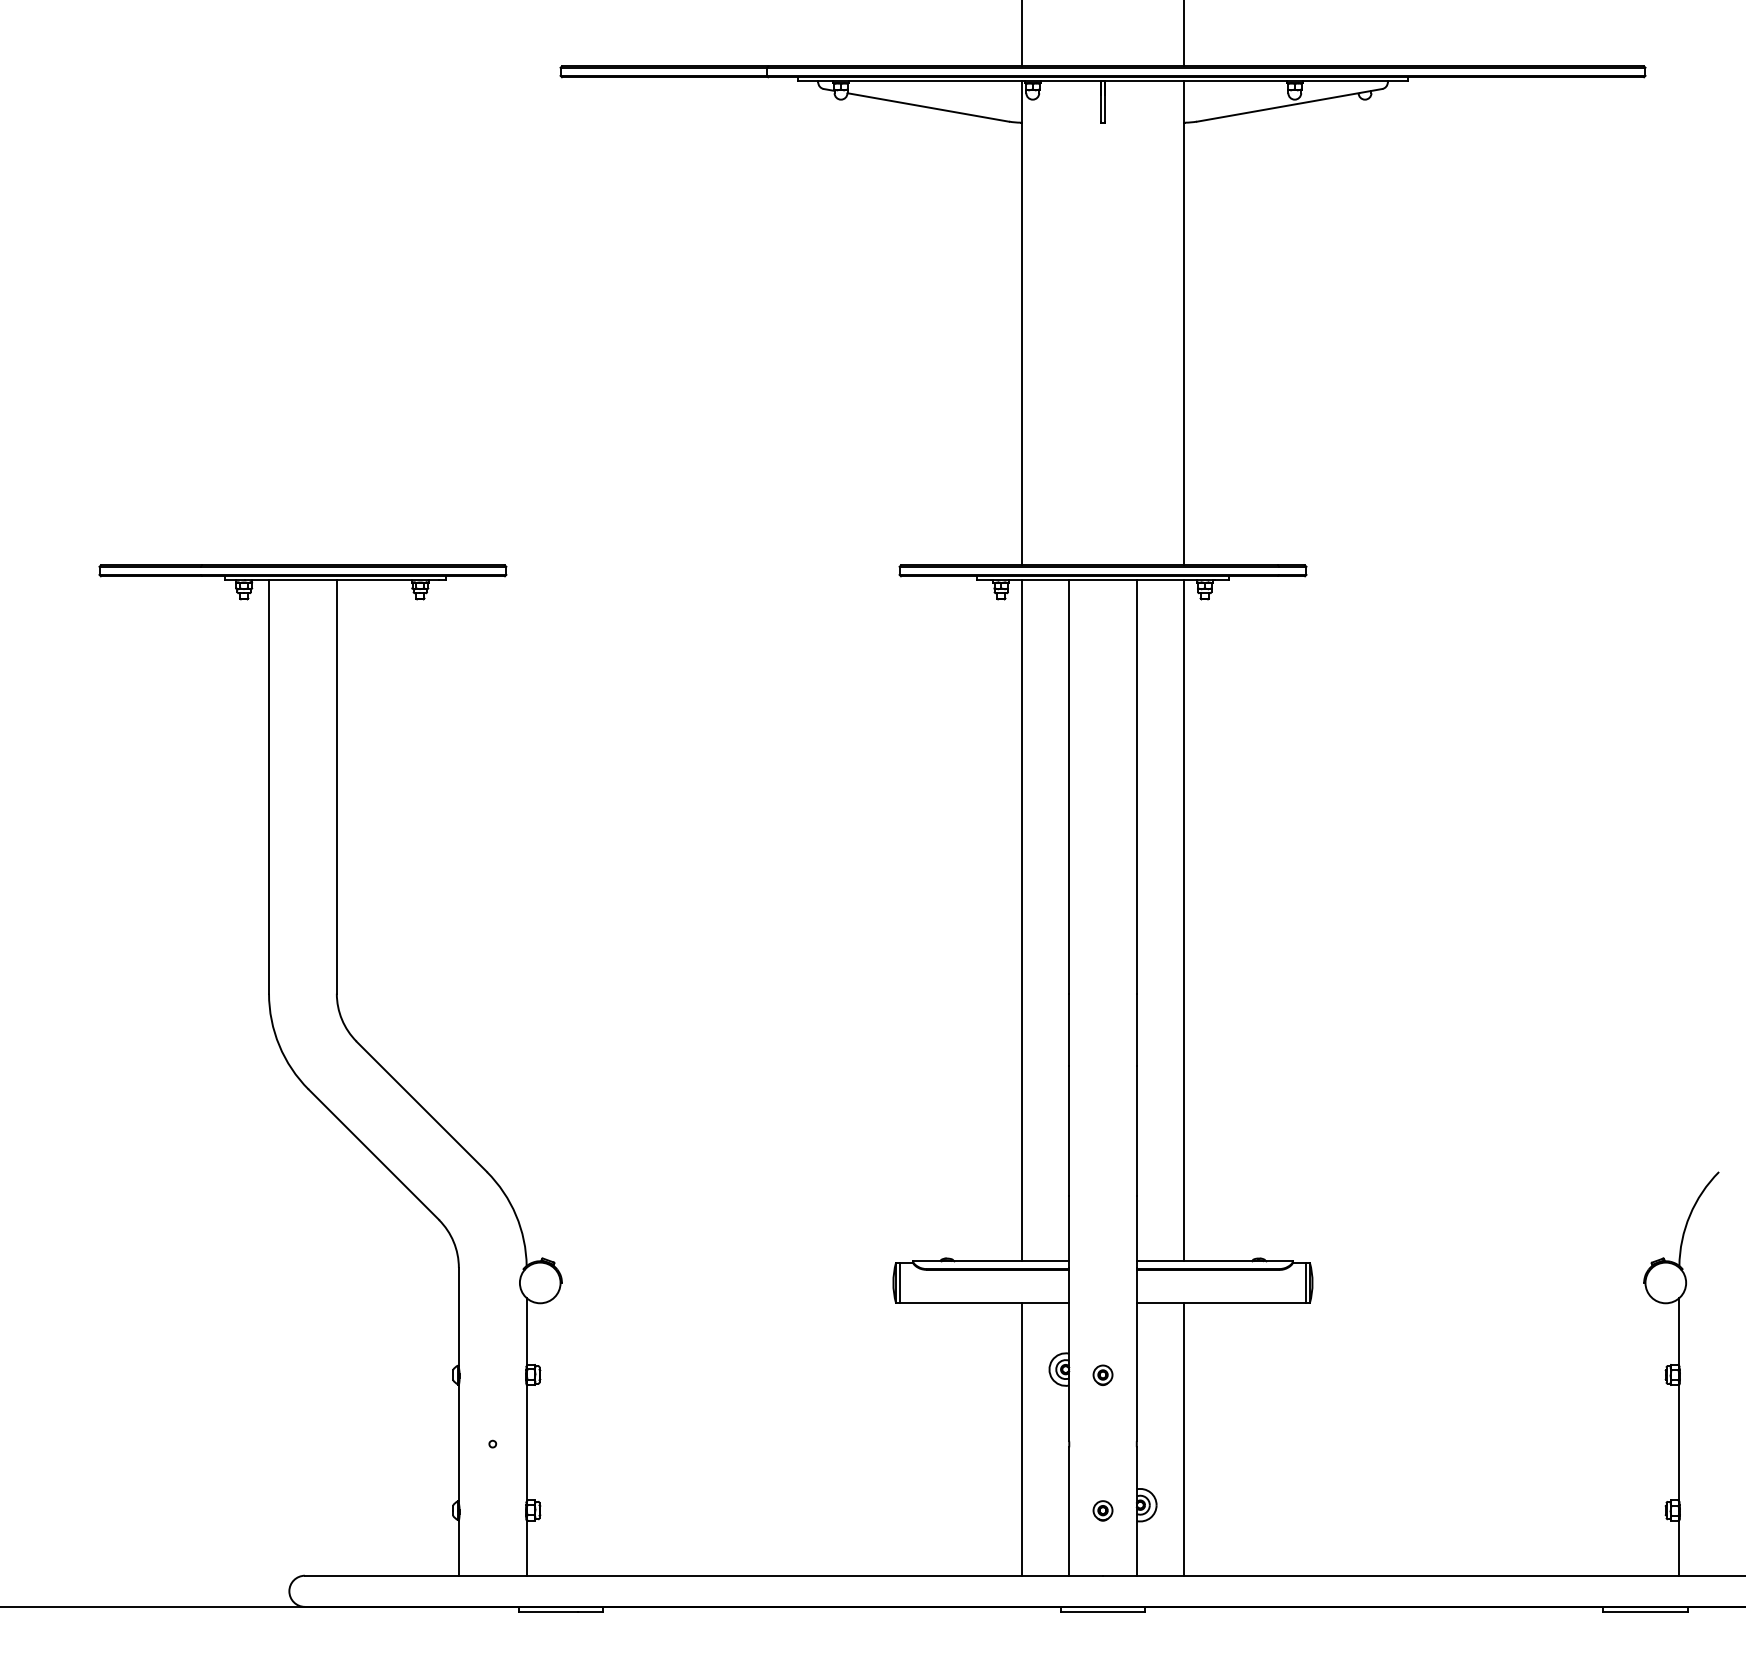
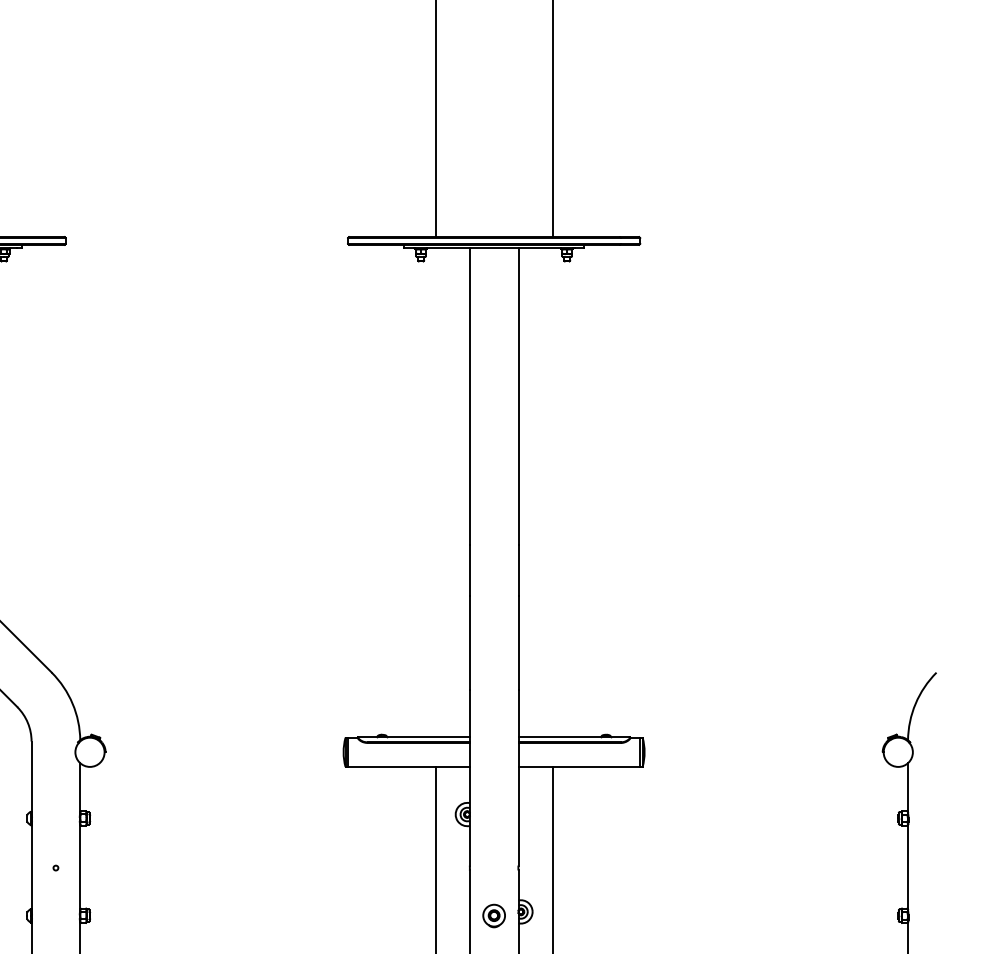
line: (1021, 920) -> (435, 492), removed
line: (1184, 920) -> (552, 492), removed
part: (1102, 1374) -> (493, 818), removed
part: (1102, 1510) -> (493, 915), size x1.6

